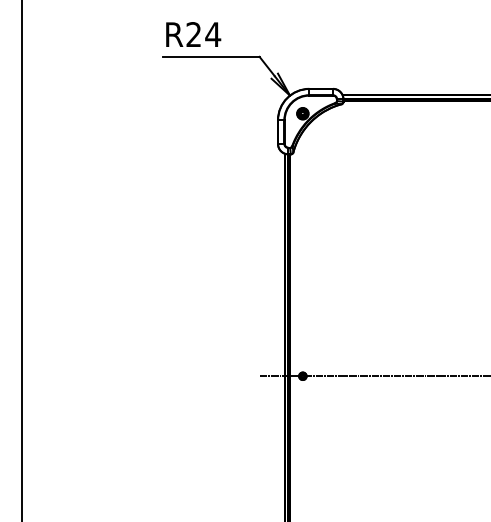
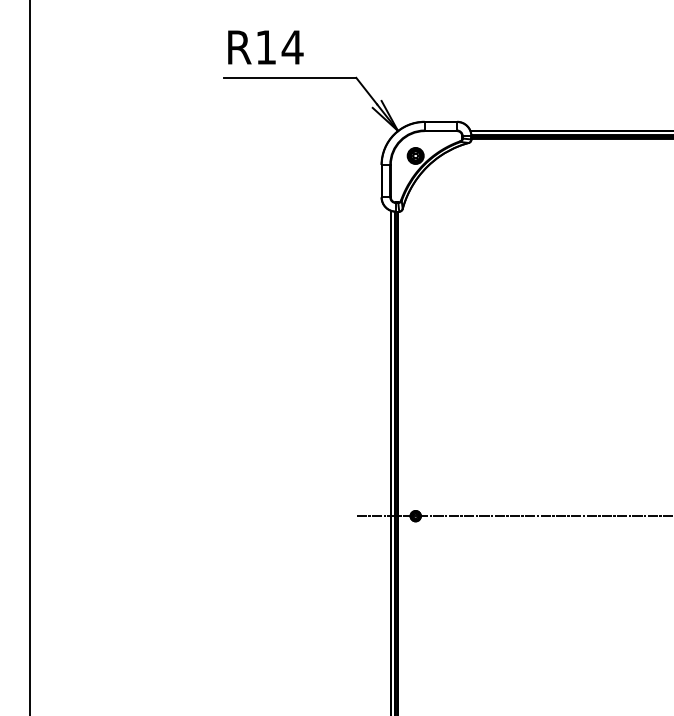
text: (193, 34) -> (265, 47), R24 -> R14

